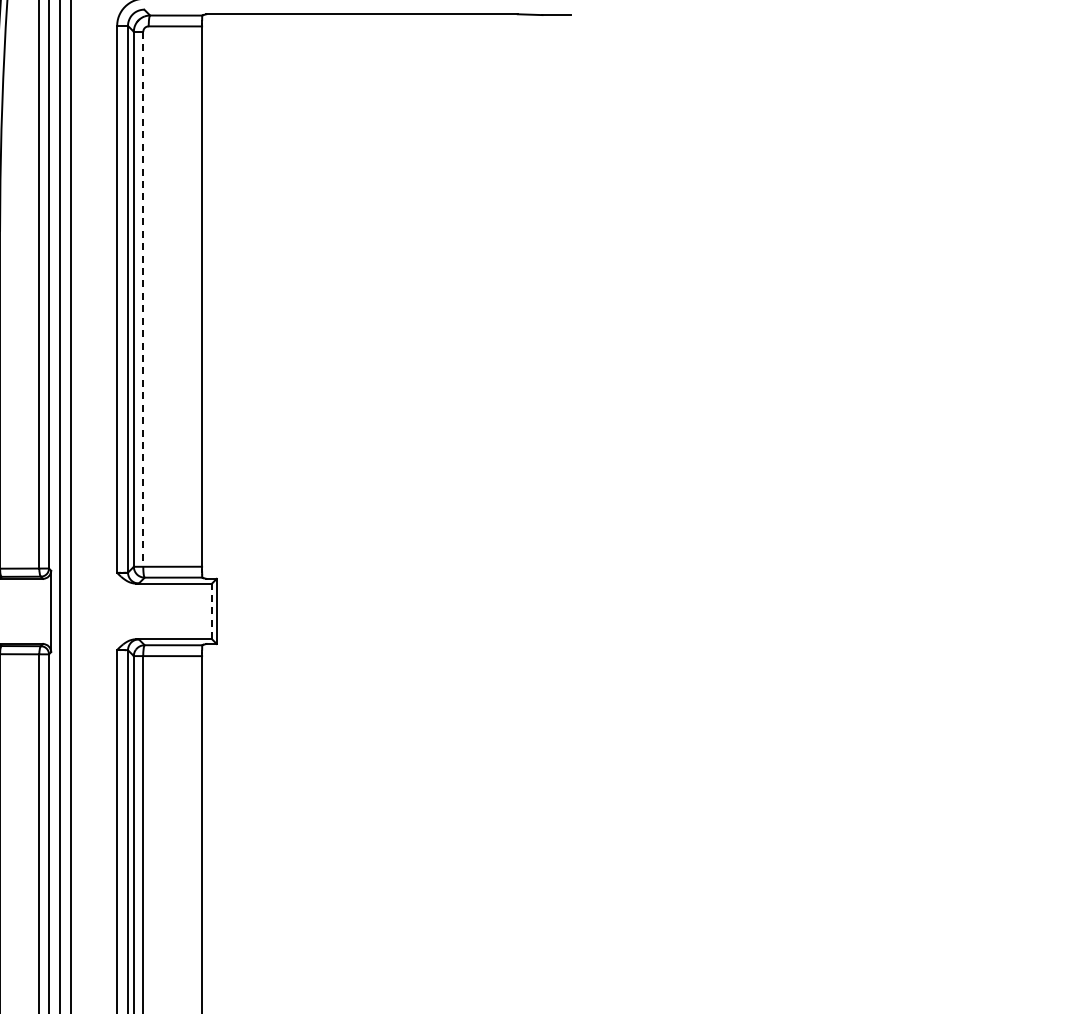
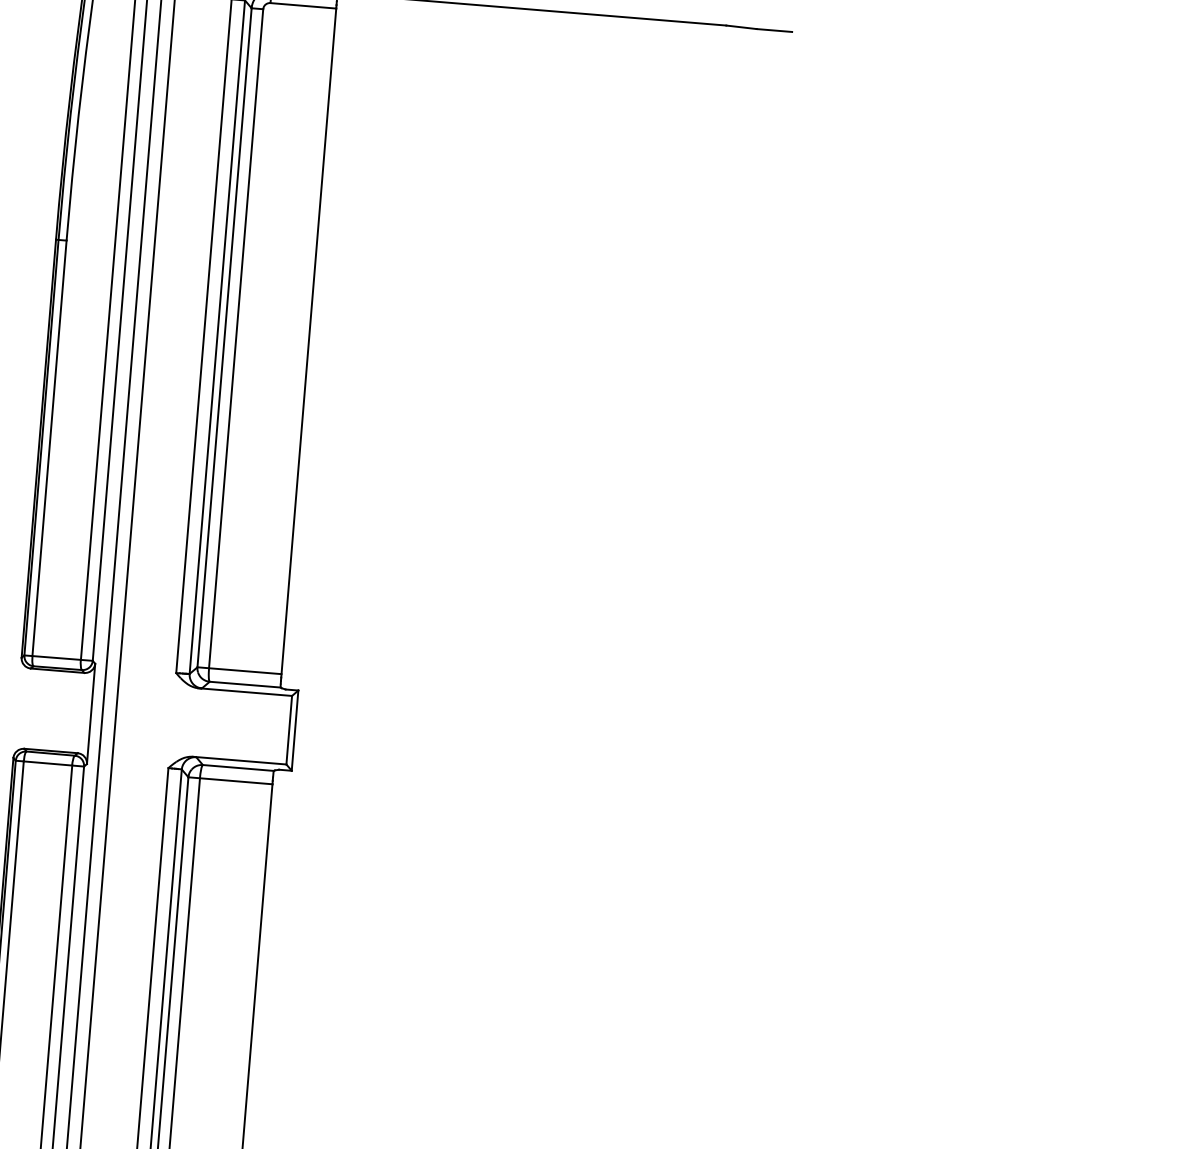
line: (143, 299) -> (236, 338), dashed -> solid
line: (212, 611) -> (289, 730), dashed -> solid

